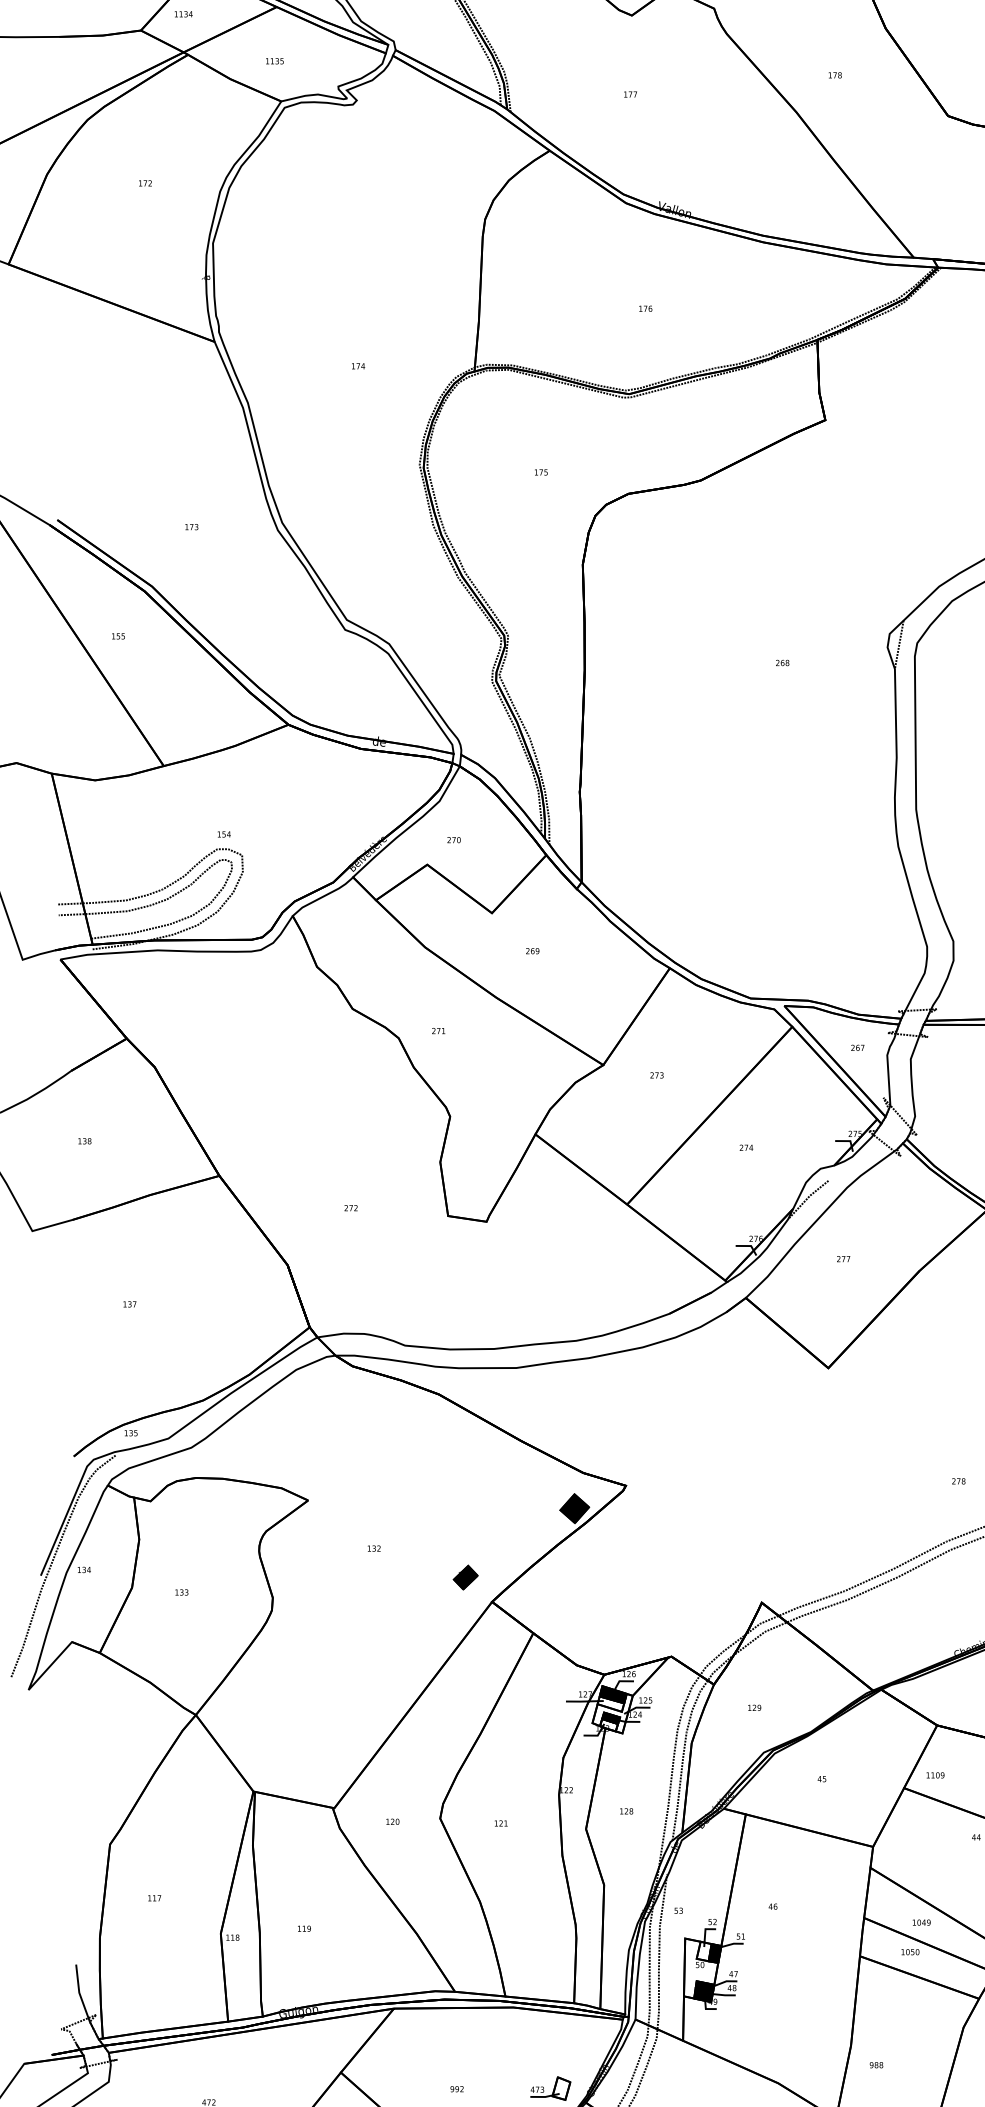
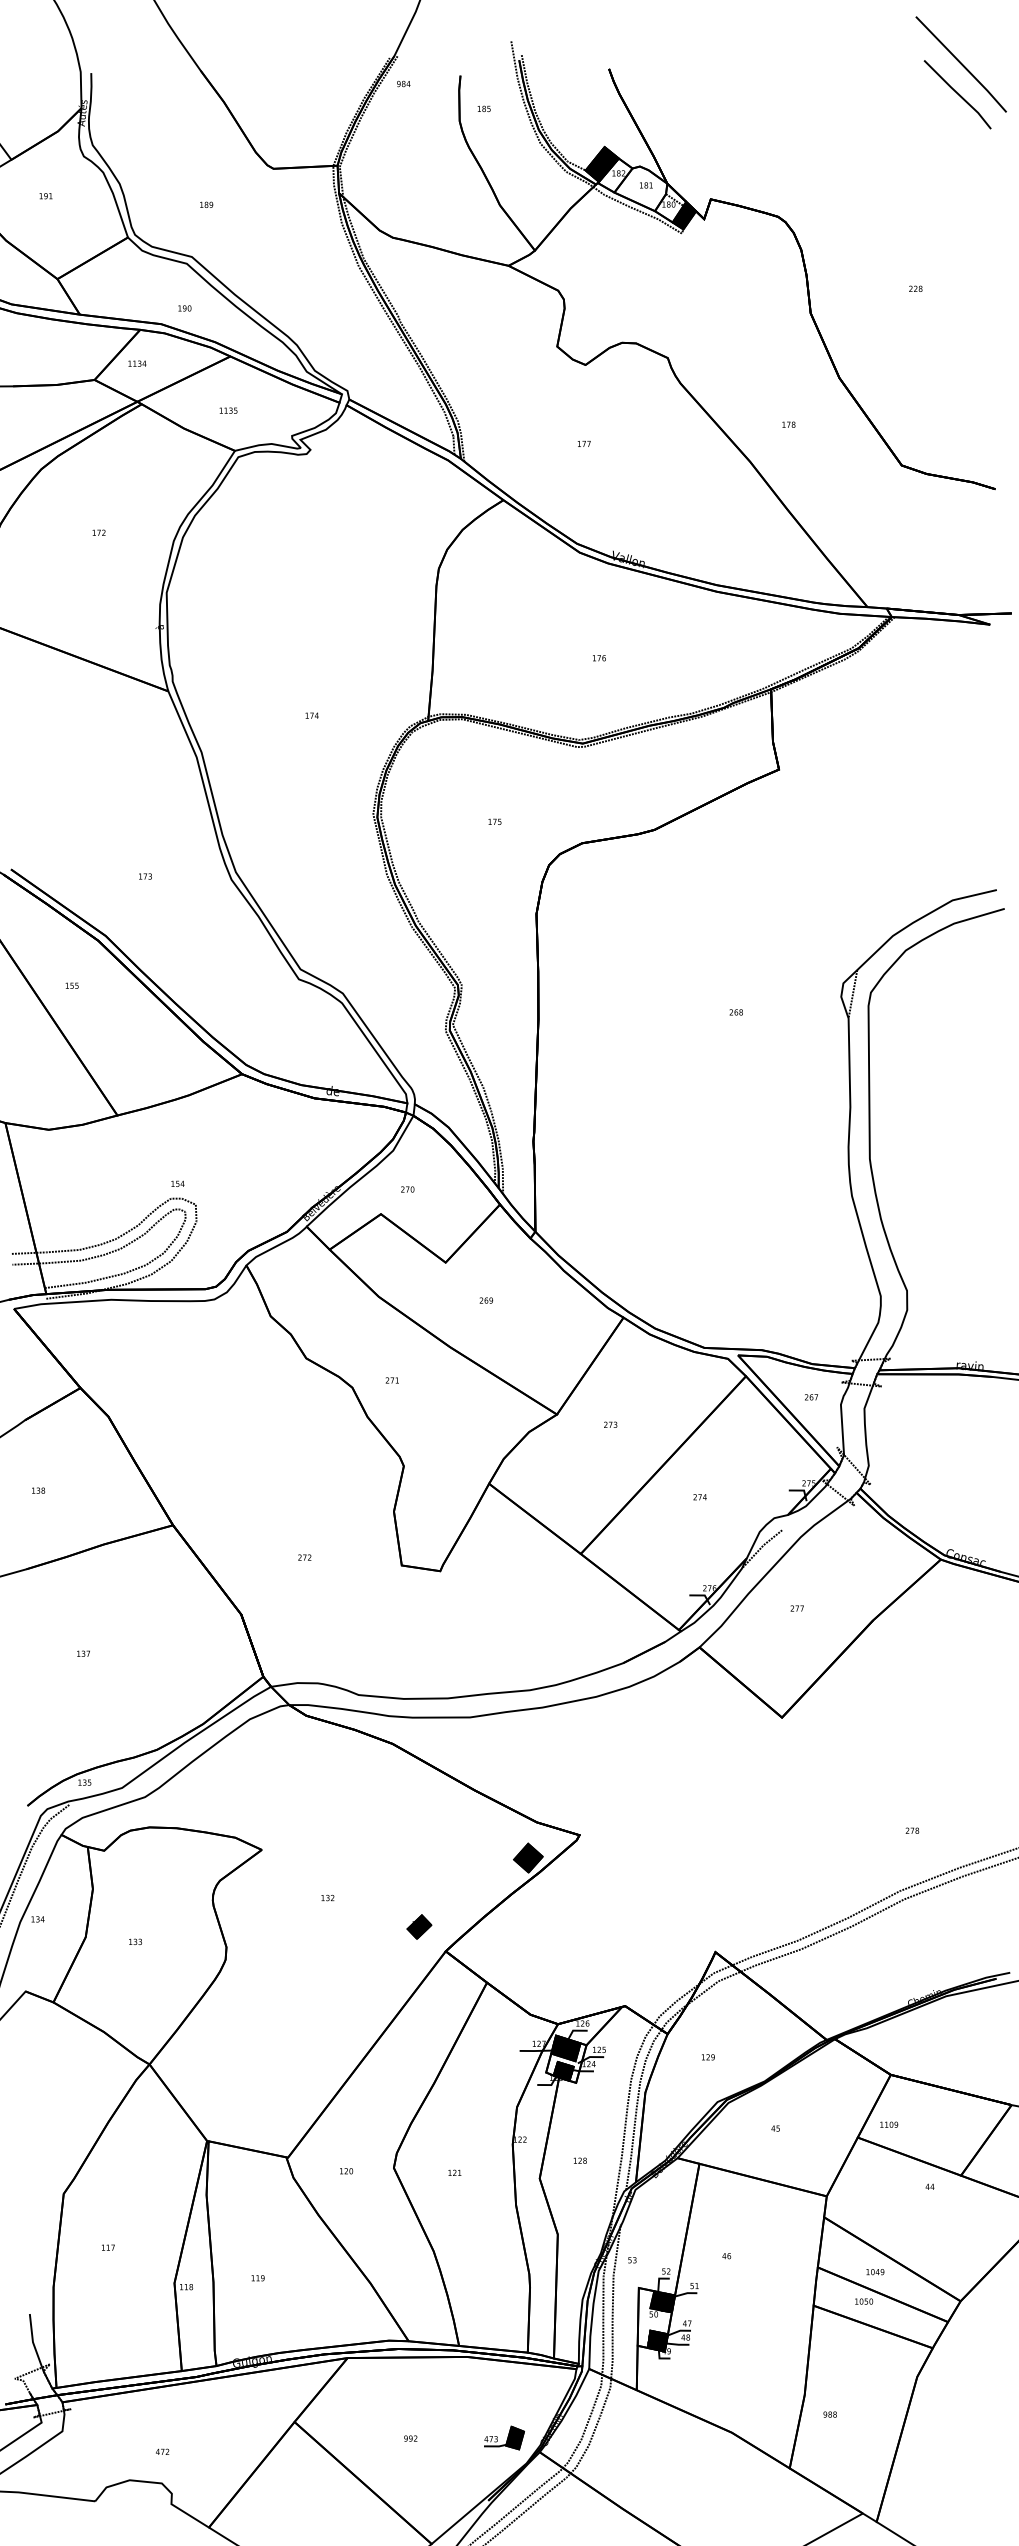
fill: (610, 1704) -> (564, 2053), added
fill: (608, 1725) -> (562, 2074), added
fill: (703, 1951) -> (657, 2300), added
fill: (561, 2088) -> (515, 2437), added

